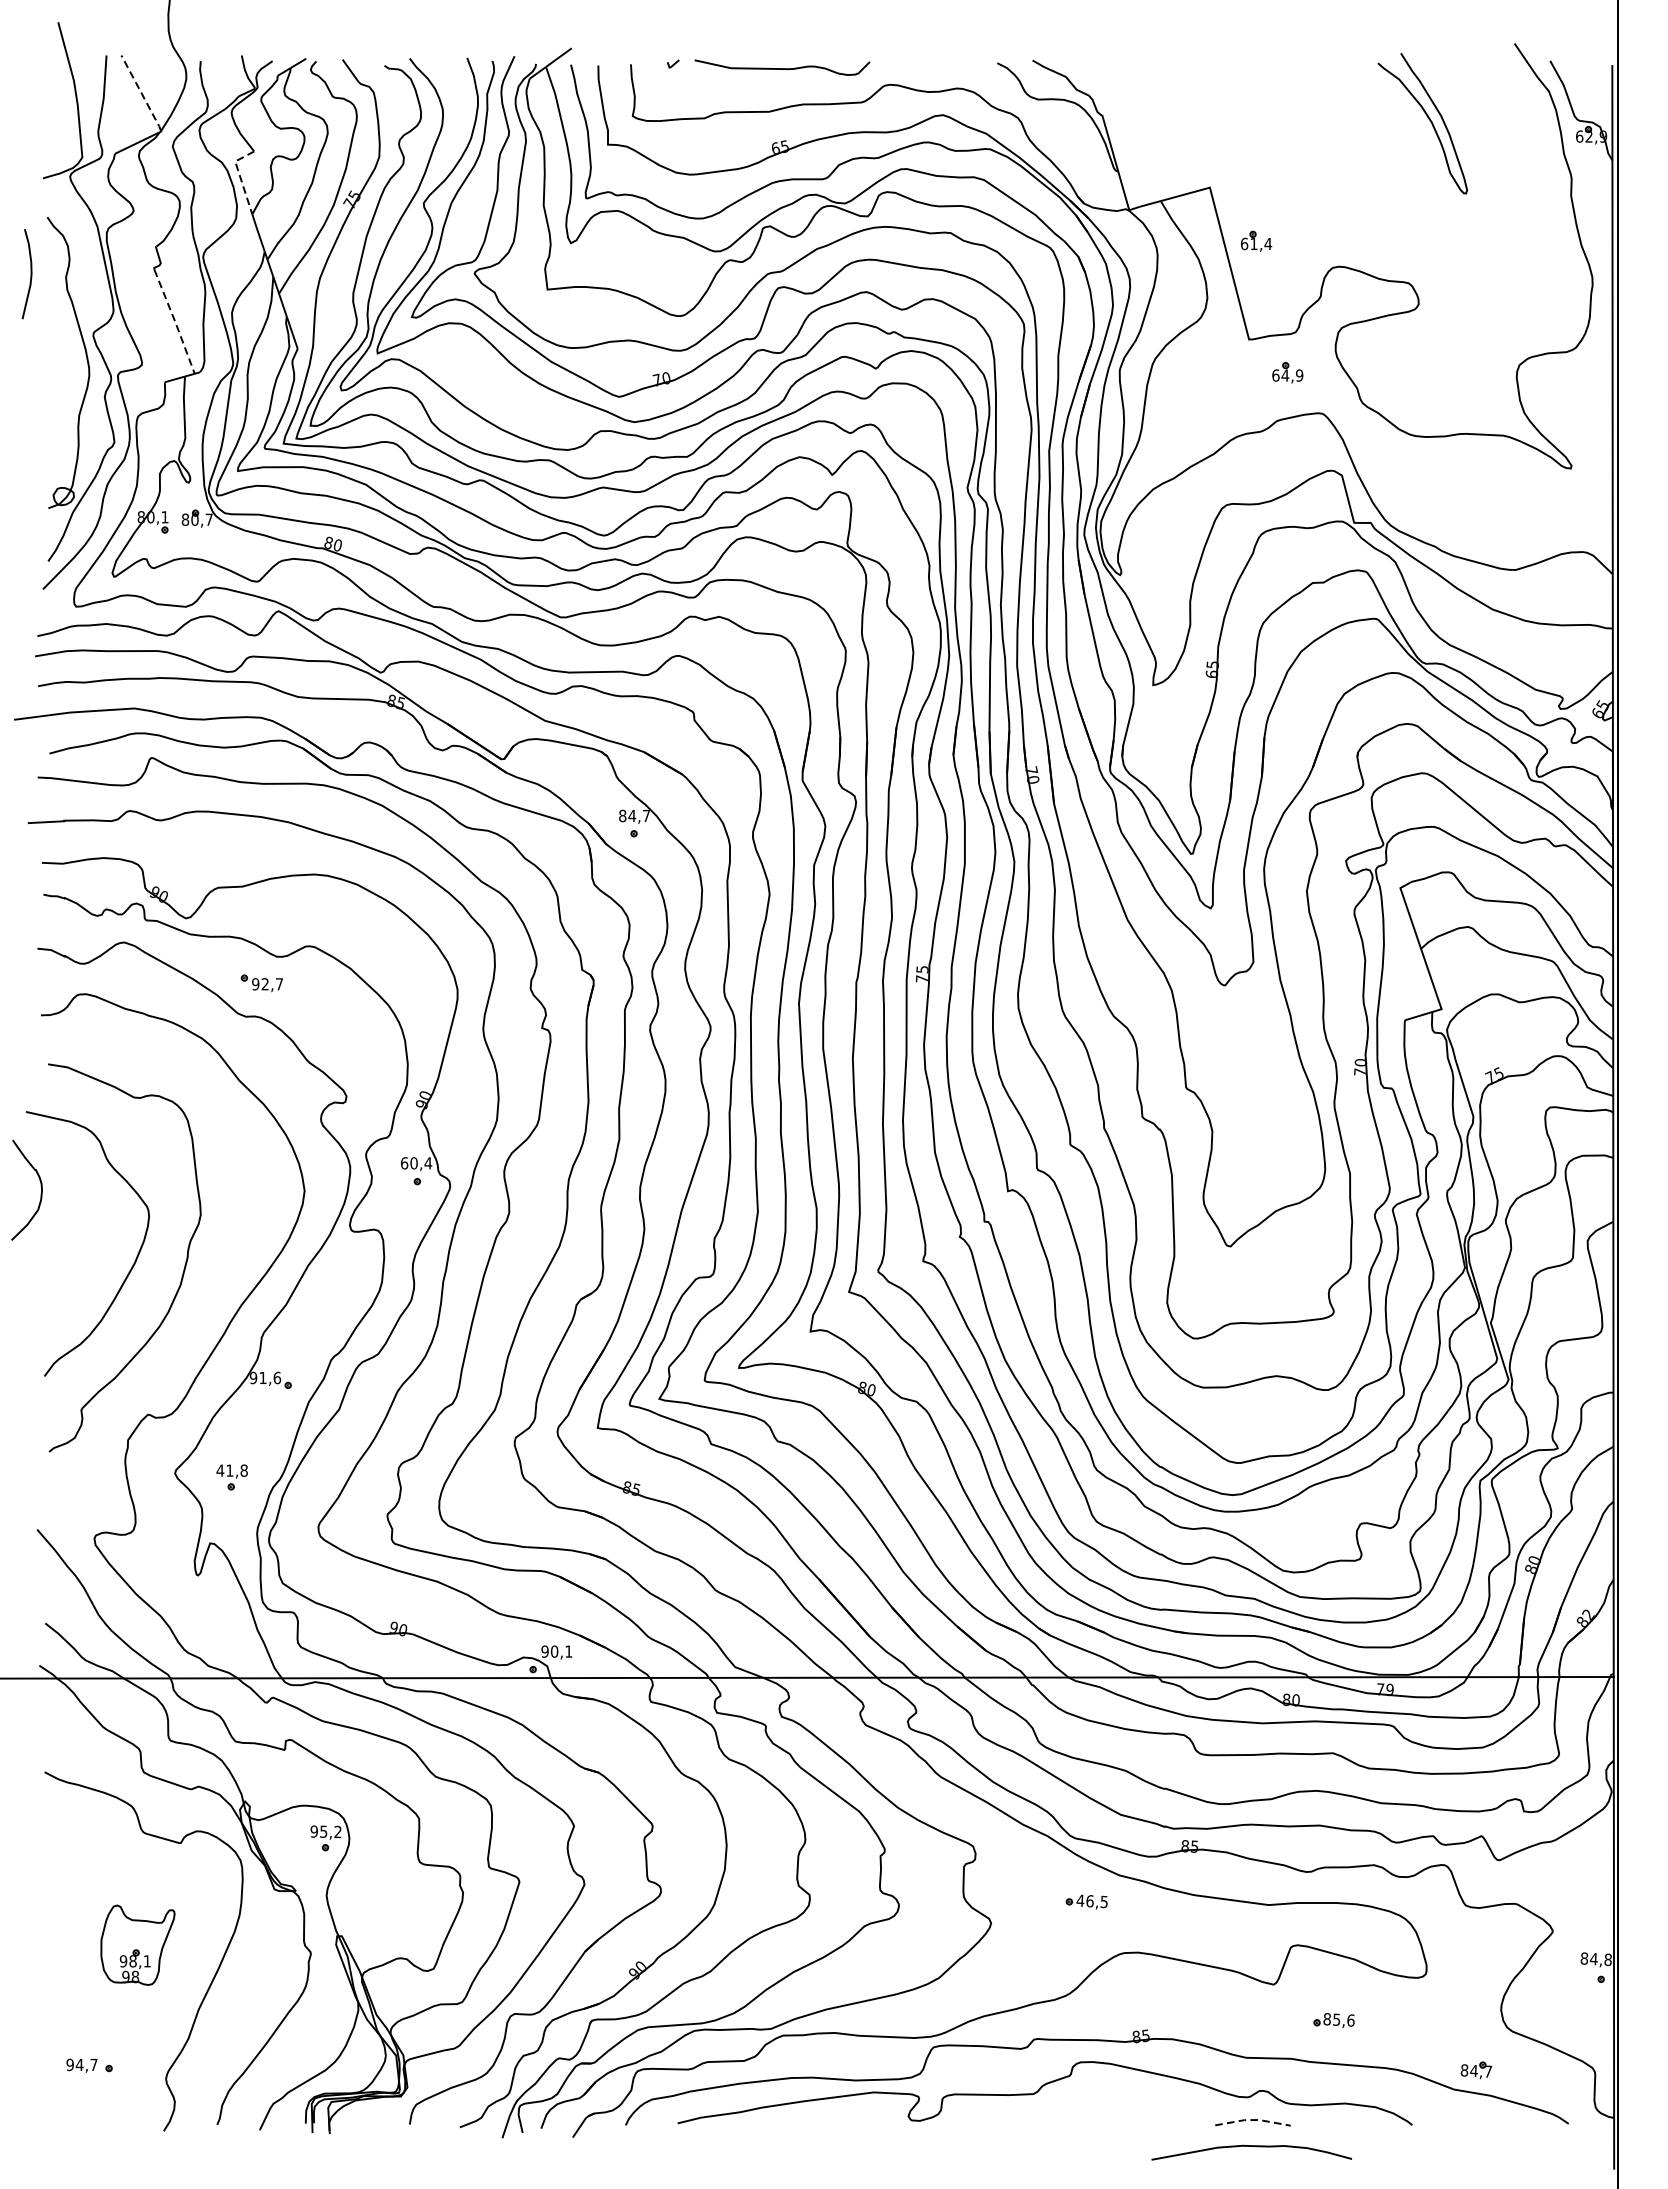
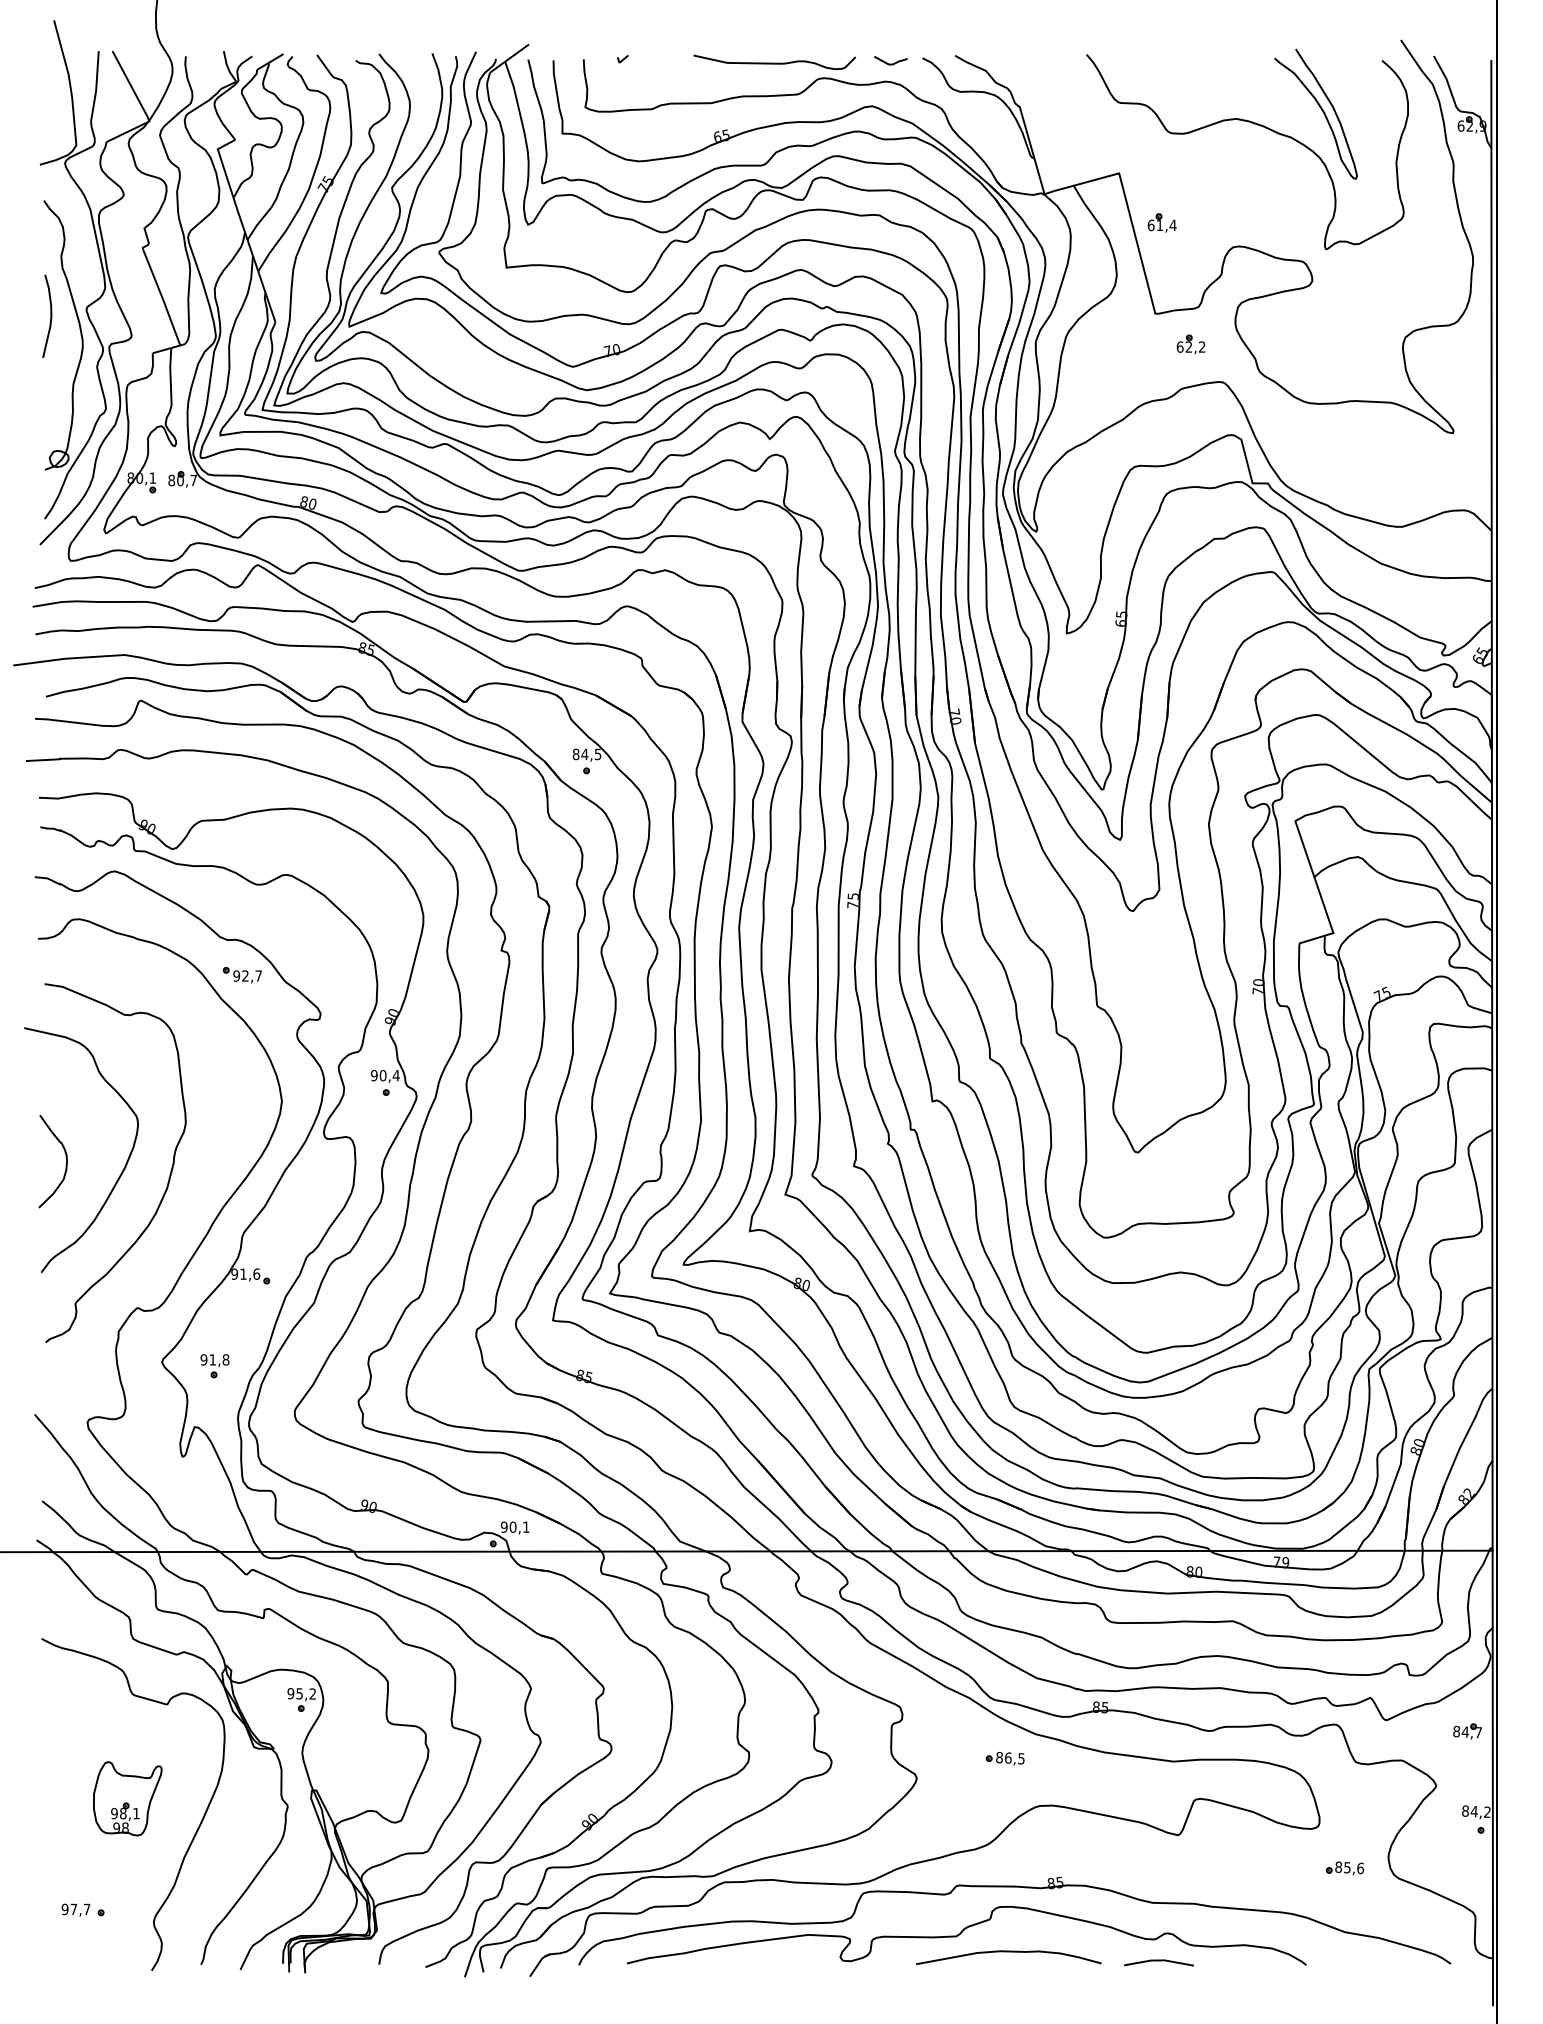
curve: (782, 67) -> (774, 62), moved
curve: (962, 68) -> (890, 63), added
line: (141, 93) -> (131, 86), dashed -> solid
curve: (1359, 135) -> (1257, 125), added
line: (240, 178) -> (222, 164), dashed -> solid
curve: (30, 273) -> (50, 315), moved
line: (175, 321) -> (162, 297), dashed -> solid
text: (1292, 374) -> (1195, 346), 64,9 -> 62,2
text: (645, 816) -> (597, 754), 84,7 -> 84,5
part: (260, 983) -> (241, 975), moved
text: (403, 1163) -> (373, 1075), 60,4 -> 90,4
curve: (40, 1185) -> (65, 1157), moved
text: (219, 1470) -> (203, 1359), 41,8 -> 91,8
text: (1079, 1900) -> (998, 1757), 46,5 -> 86,5
text: (1608, 1960) -> (1487, 1812), 84,8 -> 84,2
part: (1333, 2020) -> (1344, 1868), moved
text: (79, 2063) -> (73, 1908), 94,7 -> 97,7
part: (1476, 2070) -> (1467, 1731), moved
line: (1252, 2120) -> (1158, 1960), dashed -> solid
curve: (1251, 2147) -> (1008, 1952), moved

